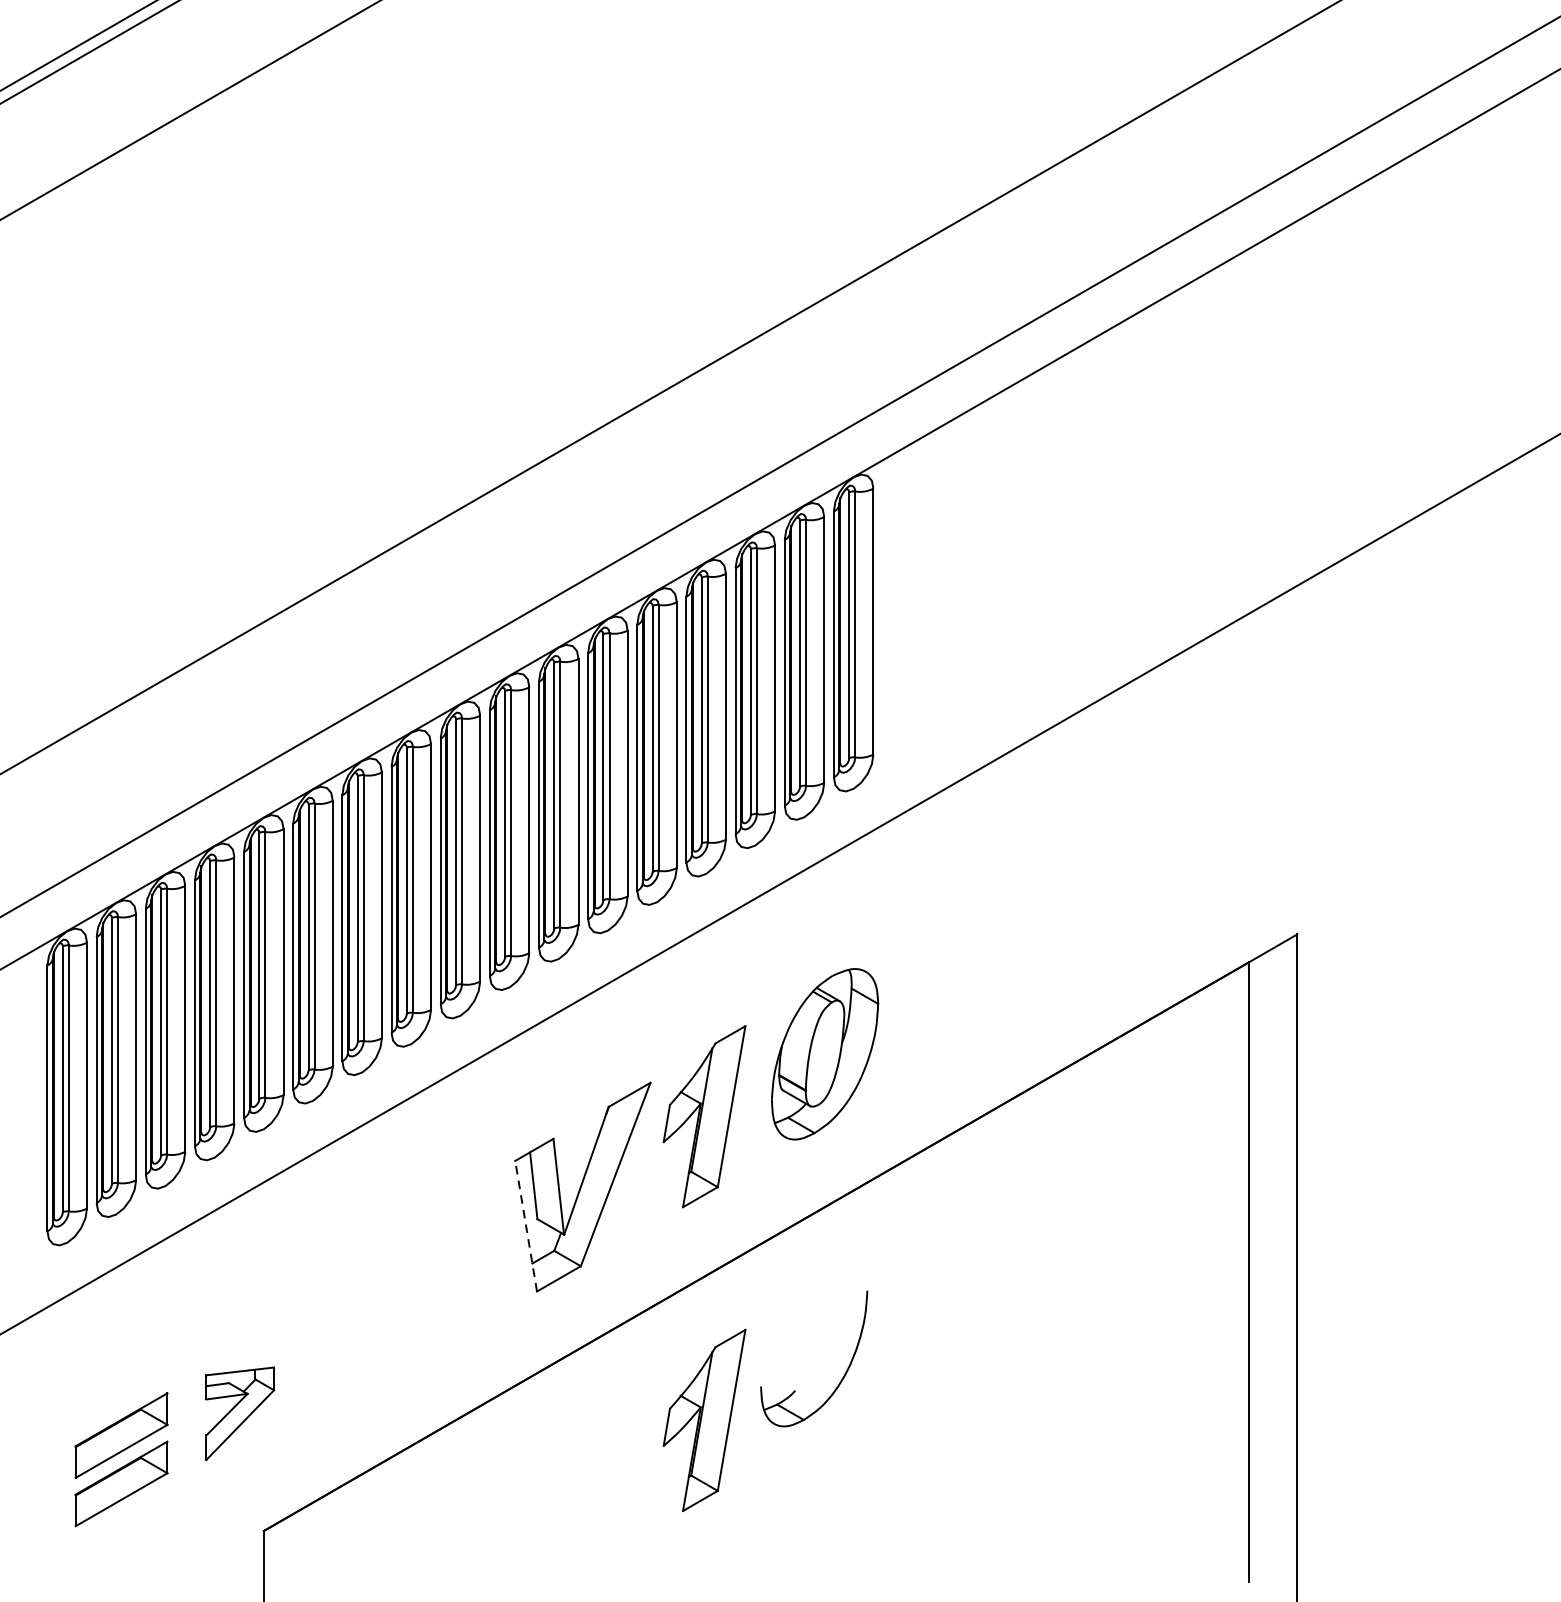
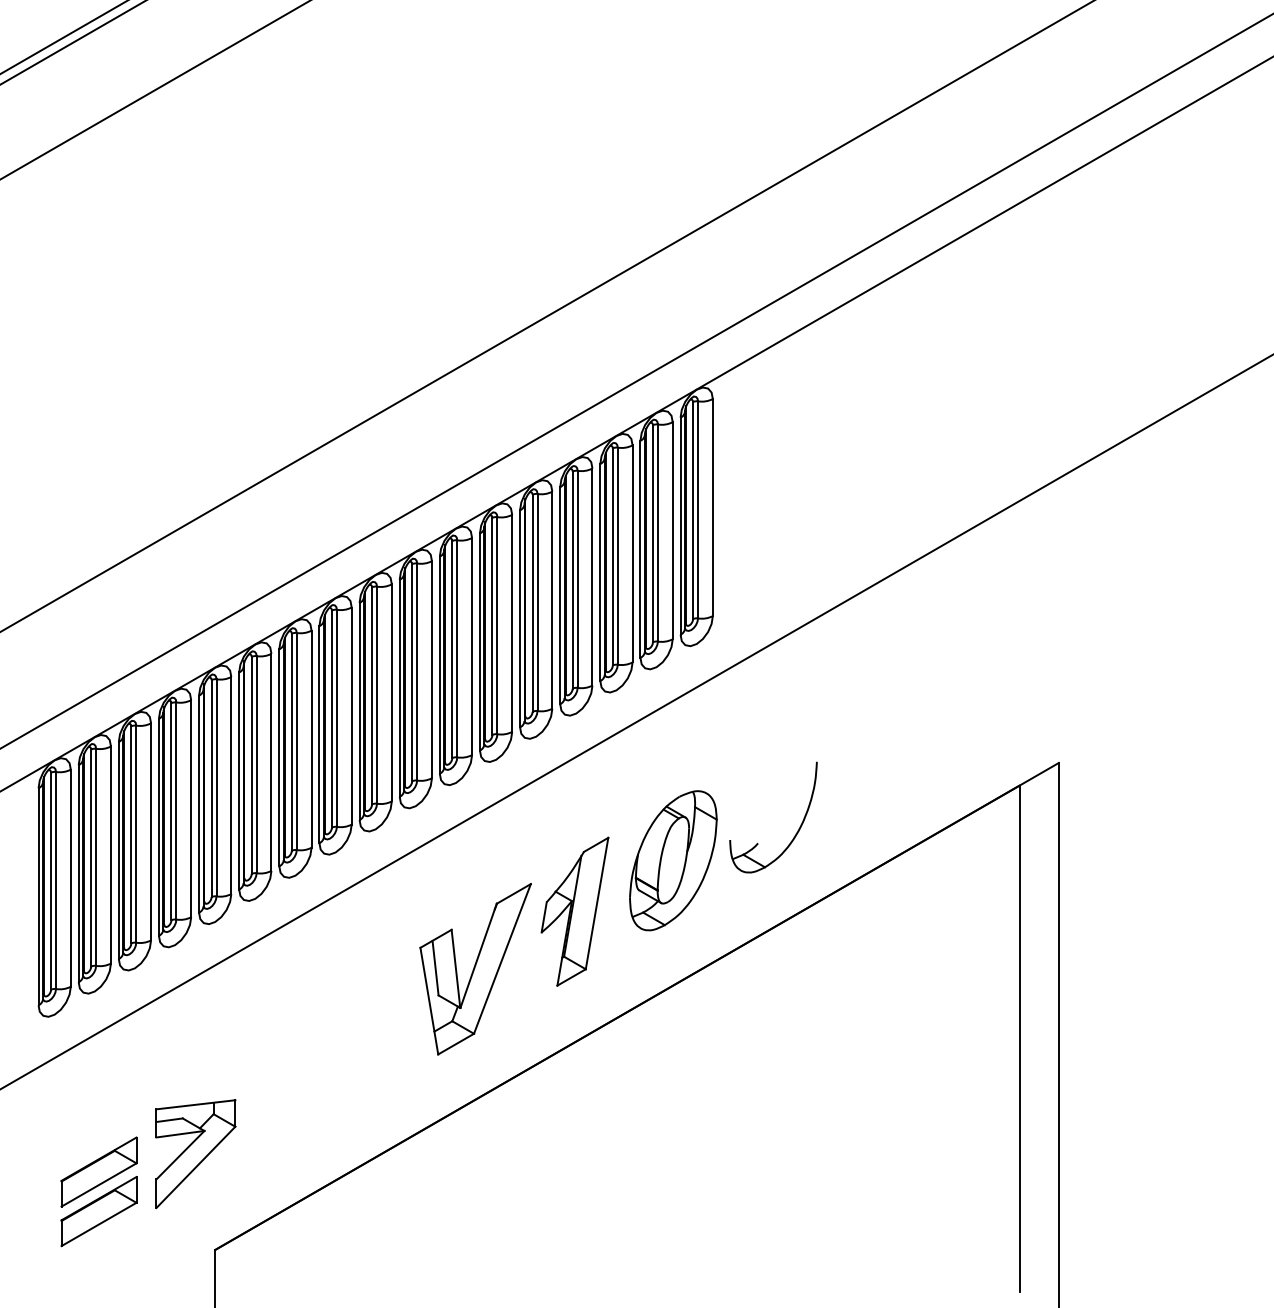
line: (526, 1225) -> (429, 1000), dashed -> solid
part: (843, 1374) -> (797, 830), moved
part: (239, 1414) -> (195, 1154), size x1.43
part: (703, 1420) -> (574, 1159), removed

